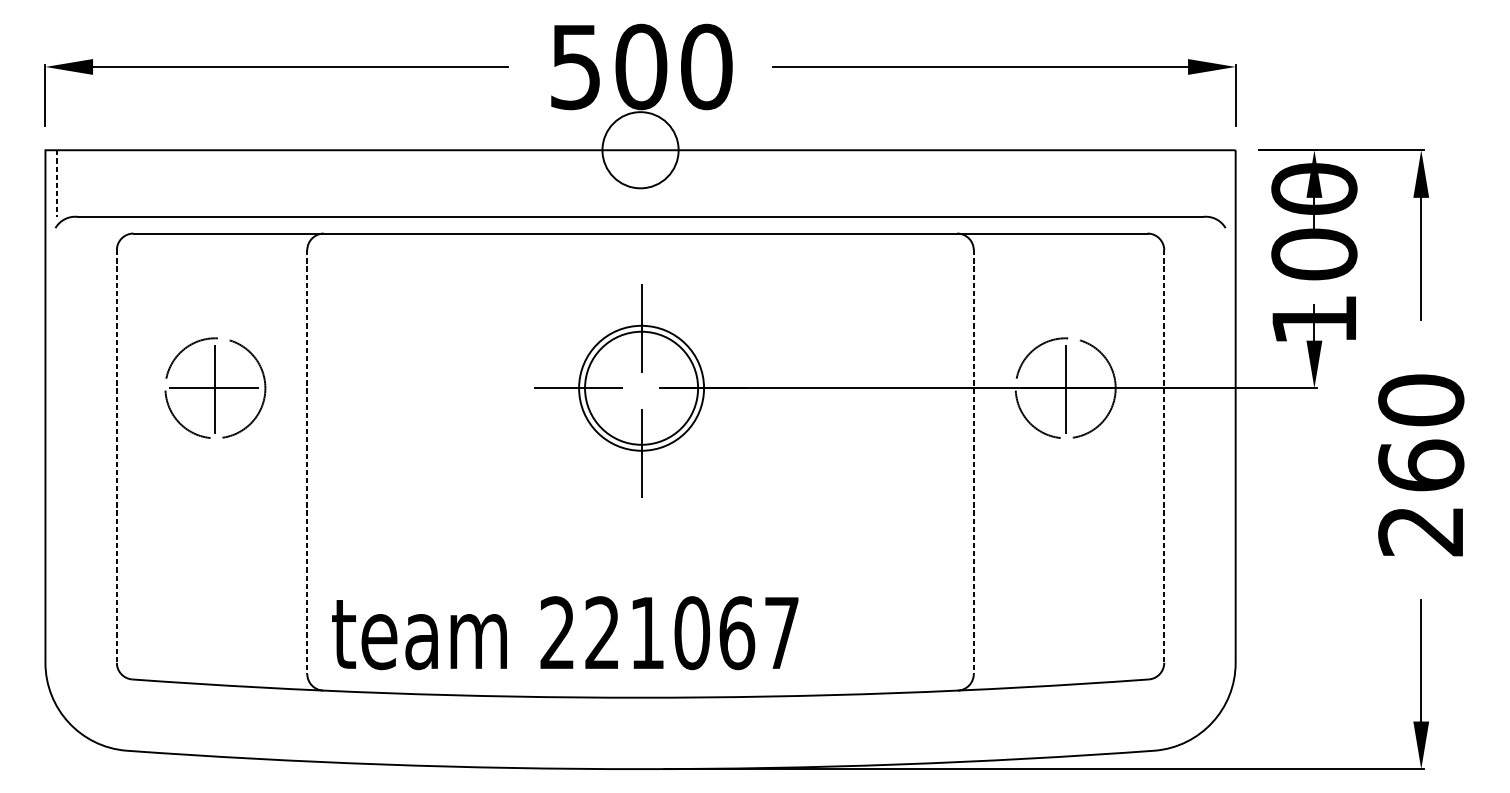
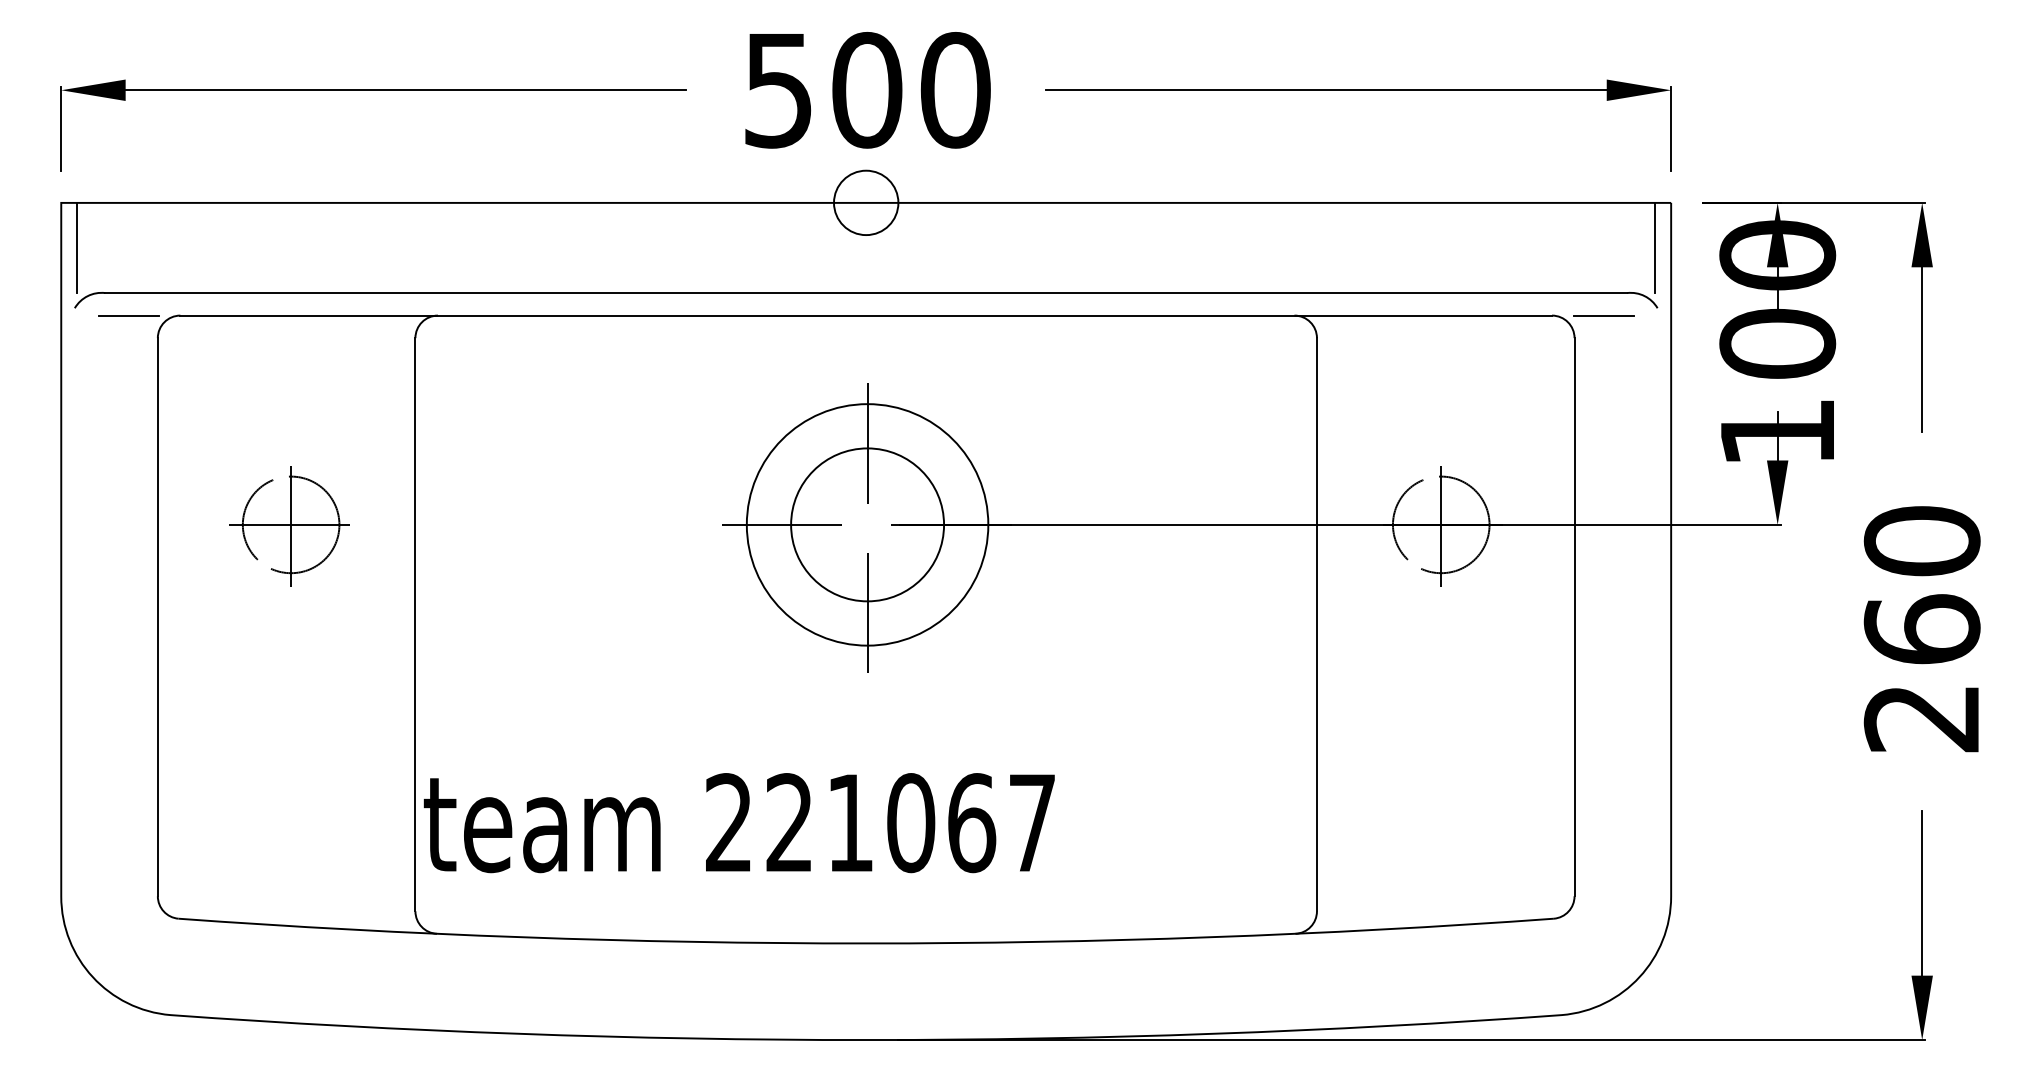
circle: (640, 149) -> (866, 202), size x0.62
line: (57, 183) -> (77, 248), dashed -> solid
line: (1224, 183) -> (1655, 247), added
line: (95, 233) -> (128, 315), added
line: (1185, 233) -> (1603, 315), added
circle: (214, 387) -> (290, 524), size x0.71
circle: (641, 387) -> (867, 524), size x1.43
circle: (1065, 387) -> (1440, 524), size x0.71
line: (116, 456) -> (157, 617), dashed -> solid
line: (1164, 456) -> (1574, 617), dashed -> solid
line: (307, 461) -> (415, 624), dashed -> solid
line: (973, 461) -> (1316, 624), dashed -> solid
text: (564, 633) -> (738, 823), moved

